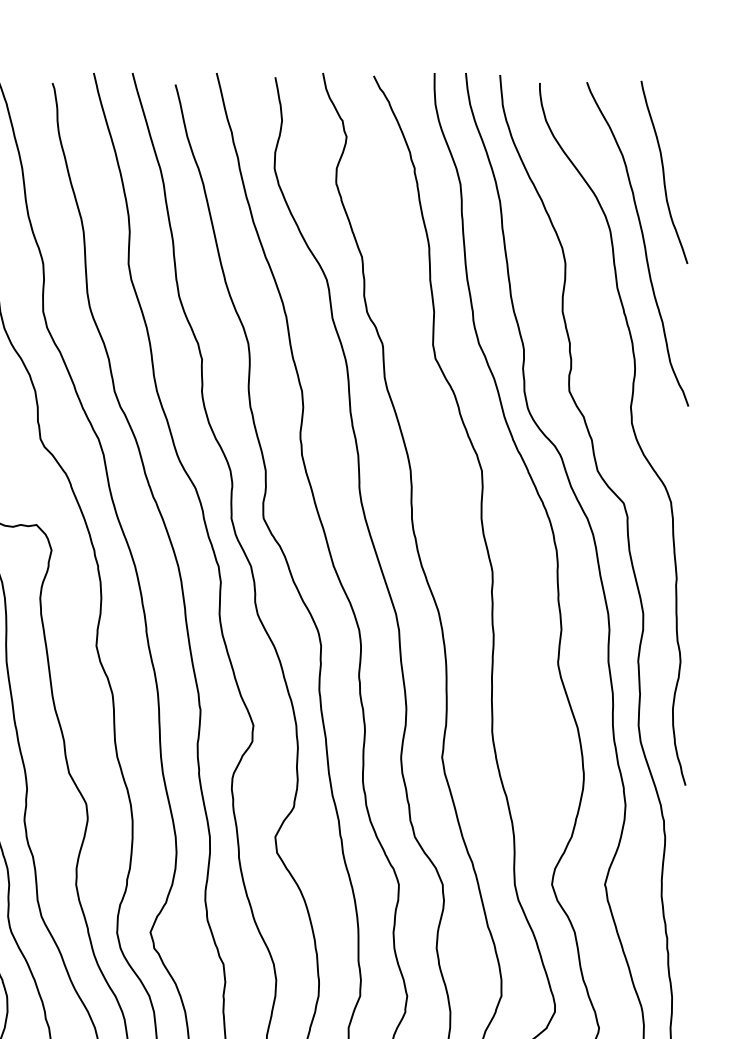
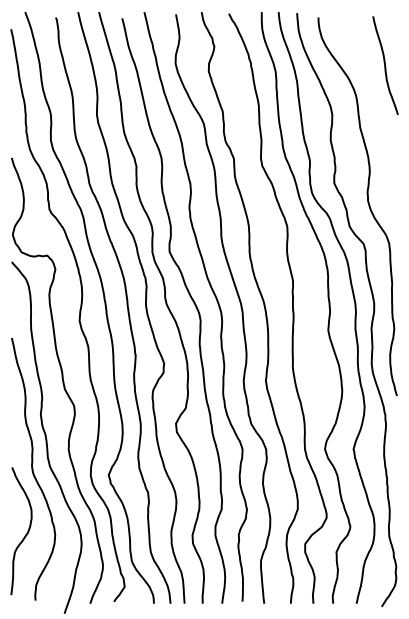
curve: (641, 242) -> (373, 103), removed

